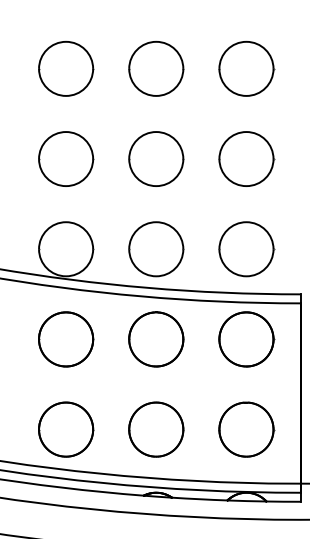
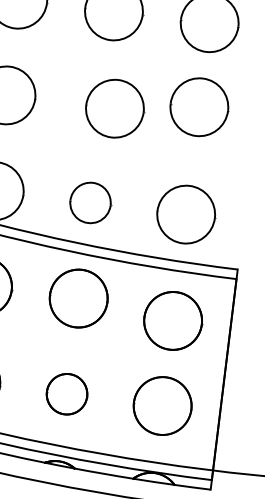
part: (156, 158) -> (115, 108), moved
part: (246, 158) -> (199, 106), moved
part: (156, 249) -> (90, 203), size x0.7
part: (246, 339) -> (173, 321), moved
part: (156, 429) -> (67, 394), size x0.7

